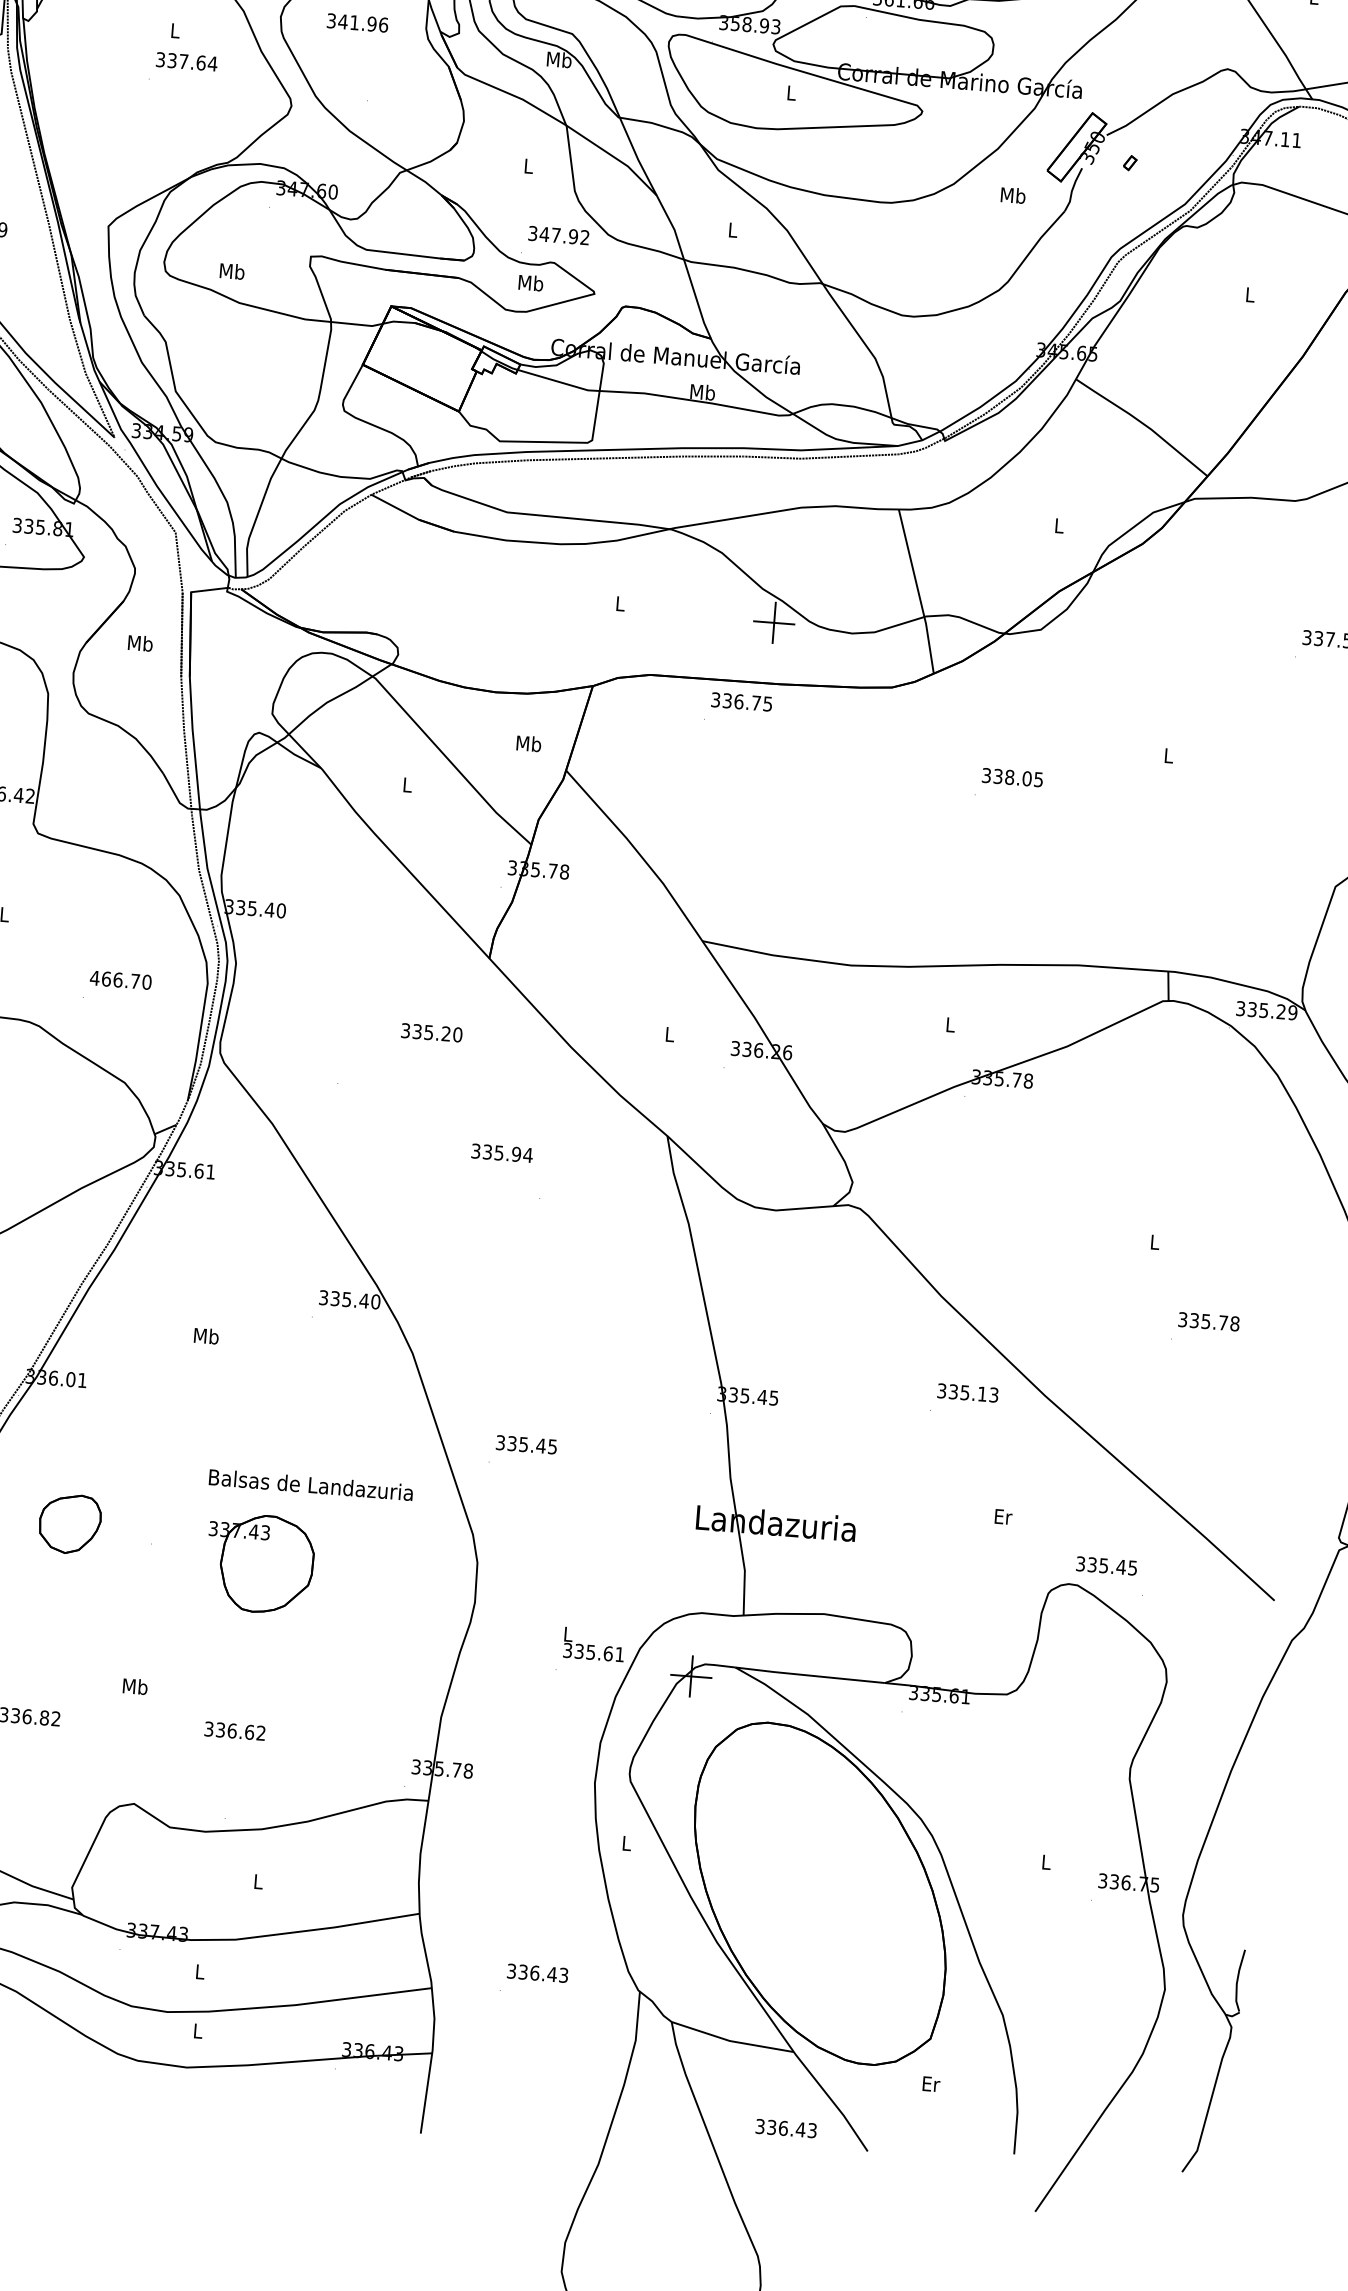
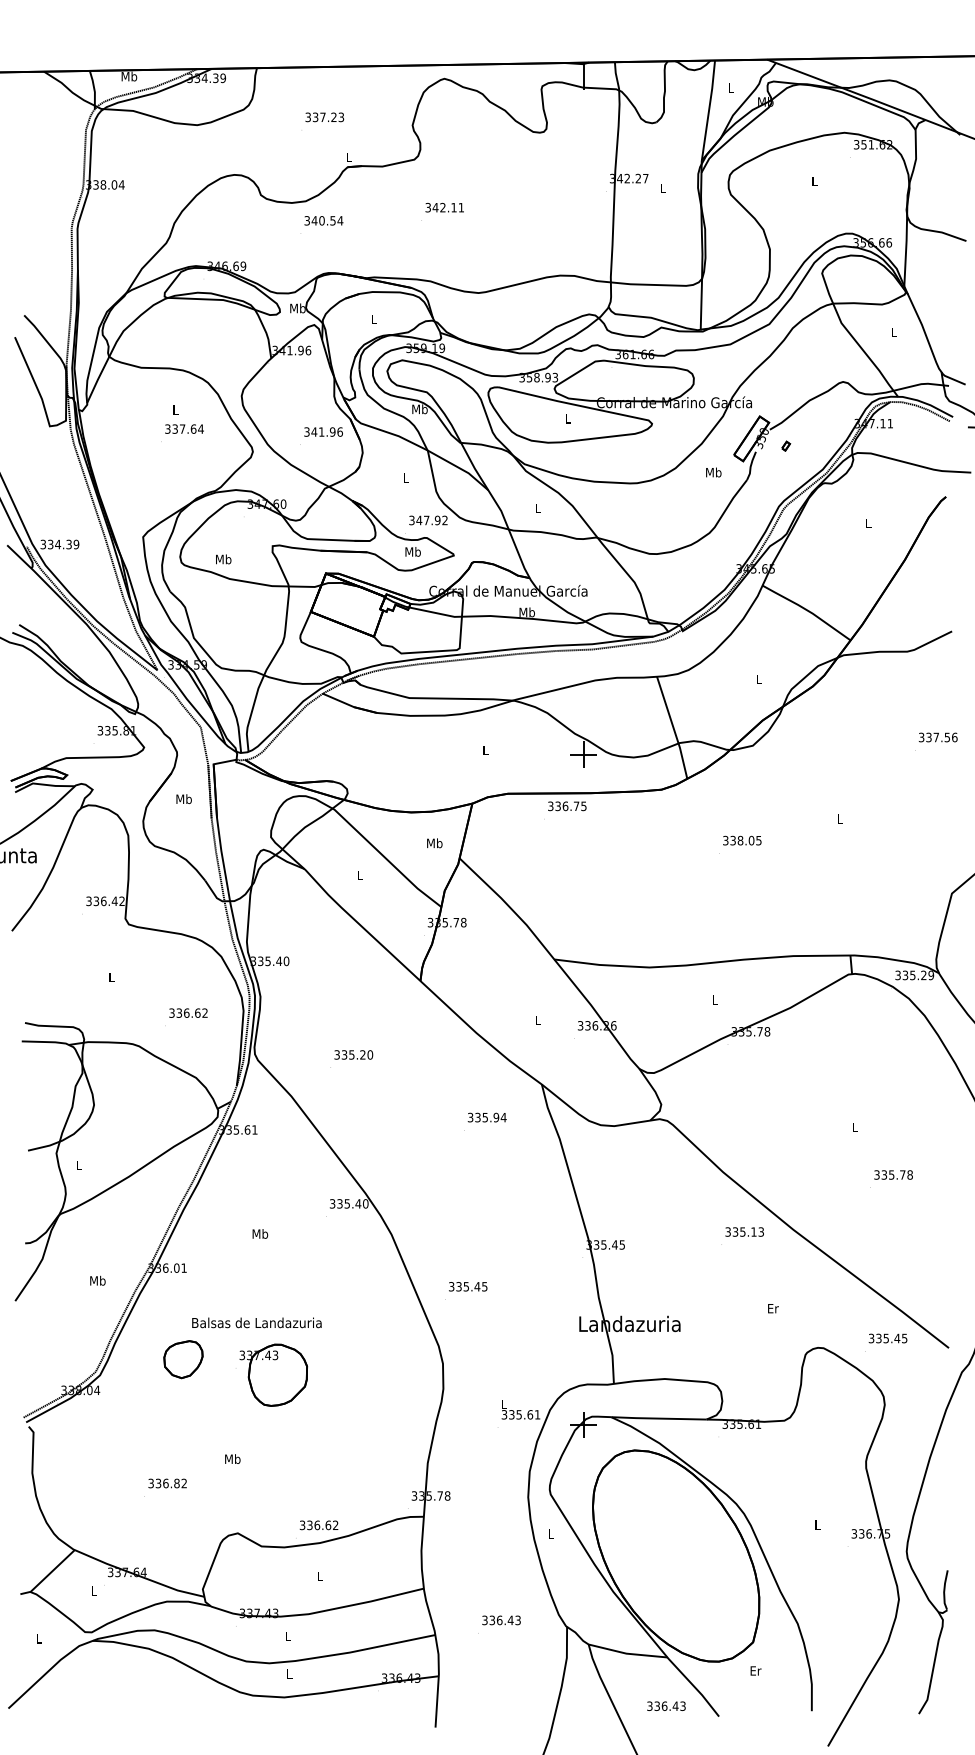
text: (357, 22) -> (323, 431), moved
text: (120, 979) -> (188, 1012), 466.70 -> 336.62
text: (431, 1032) -> (353, 1054), moved
text: (501, 1153) -> (486, 1117), moved
text: (310, 1484) -> (256, 1322), moved
part: (260, 1562) -> (273, 1374), moved
text: (1105, 1565) -> (887, 1338), moved
text: (234, 1731) -> (318, 1525), moved

